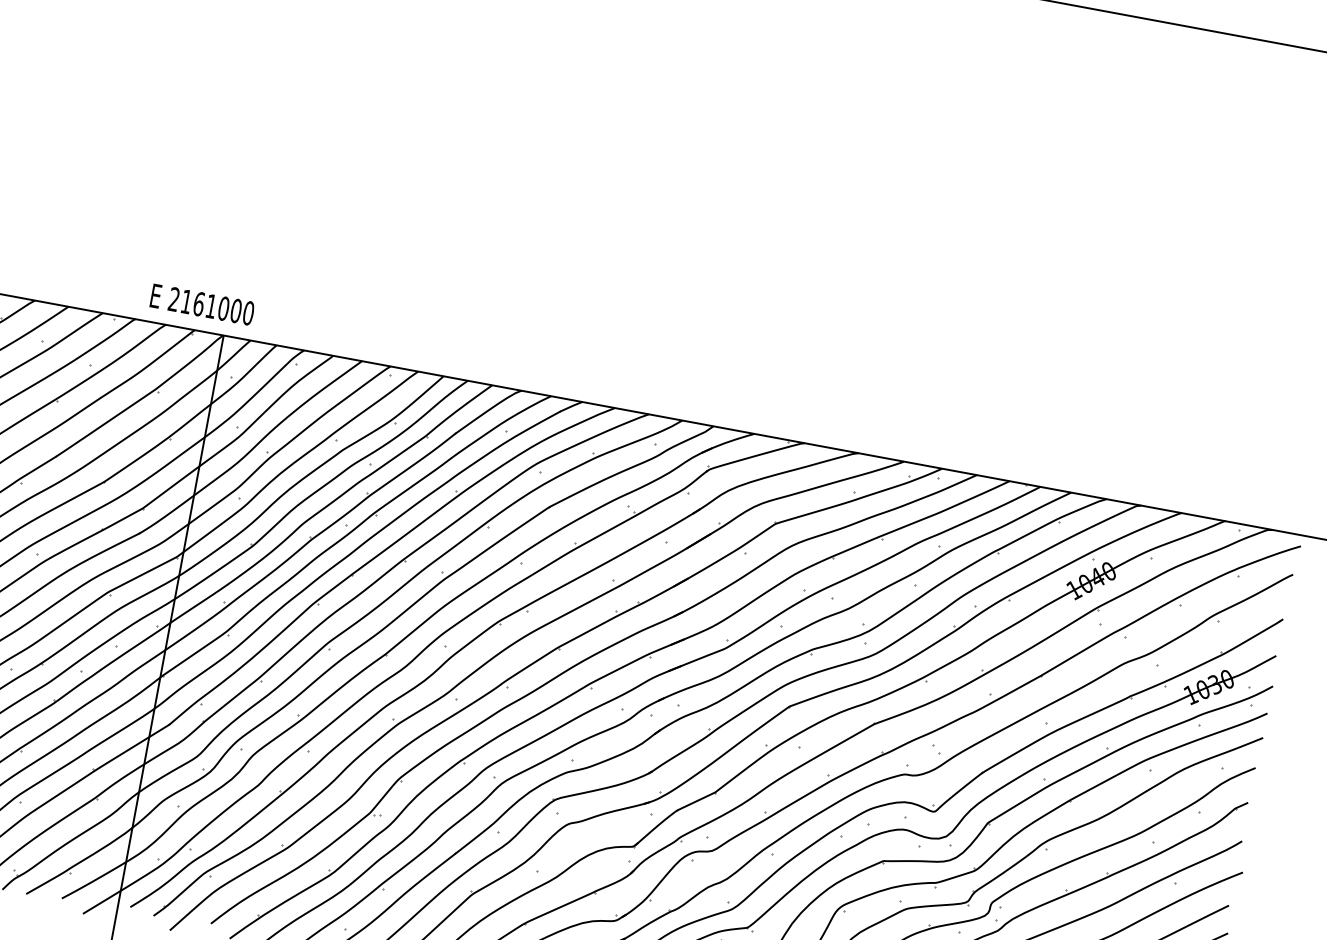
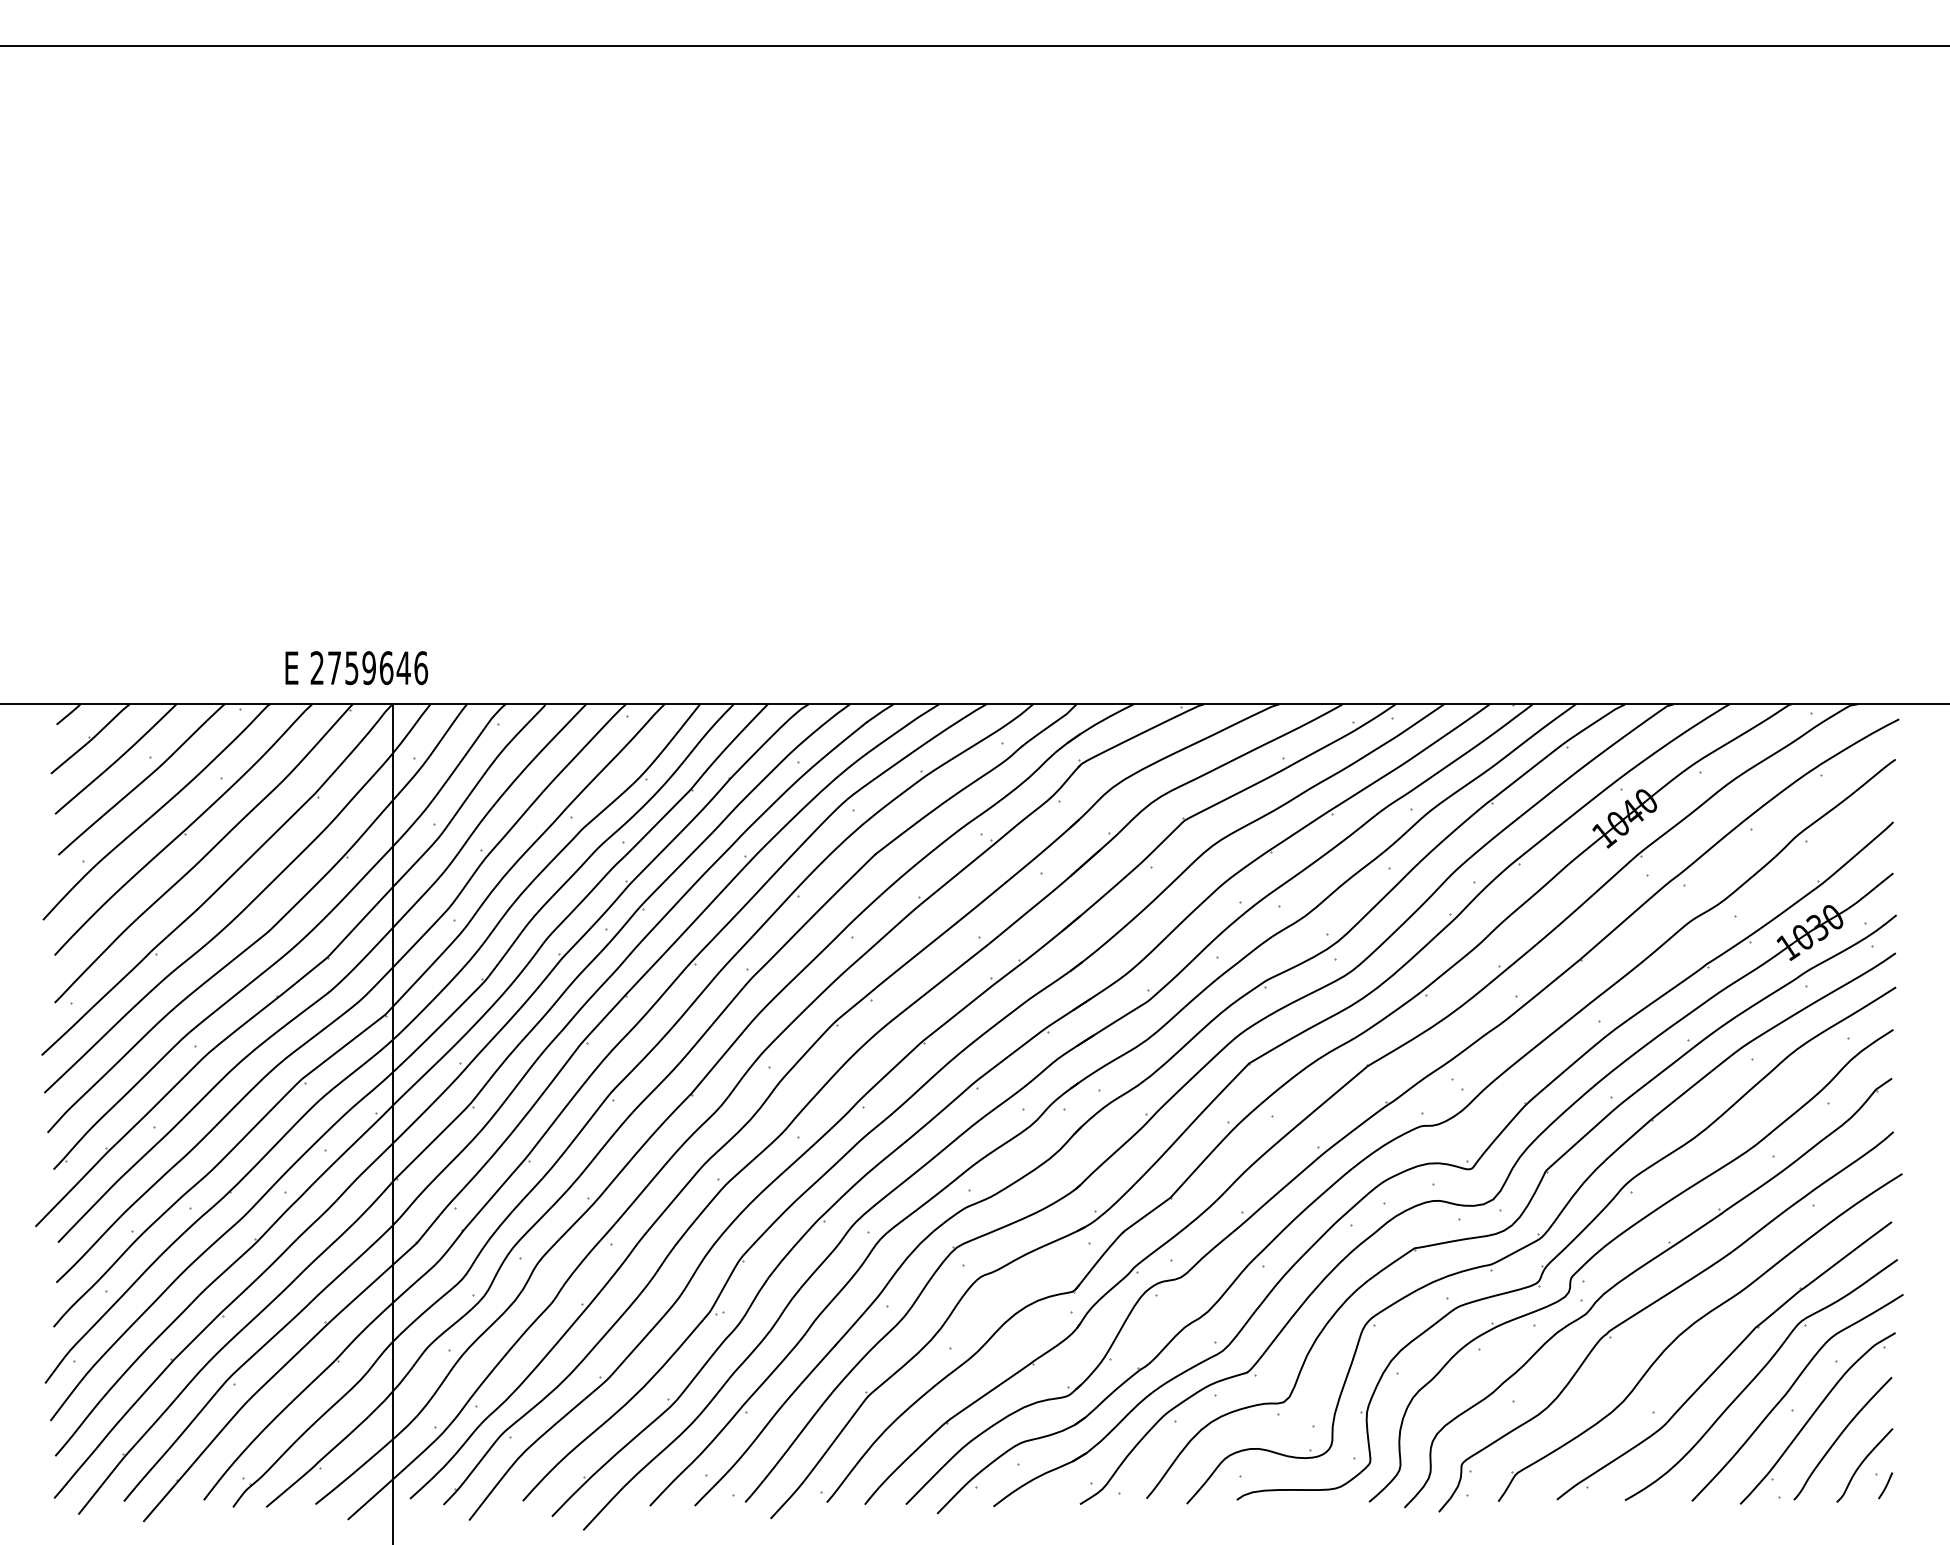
text: (218, 307) -> (378, 668), 2161000 -> 2759646

